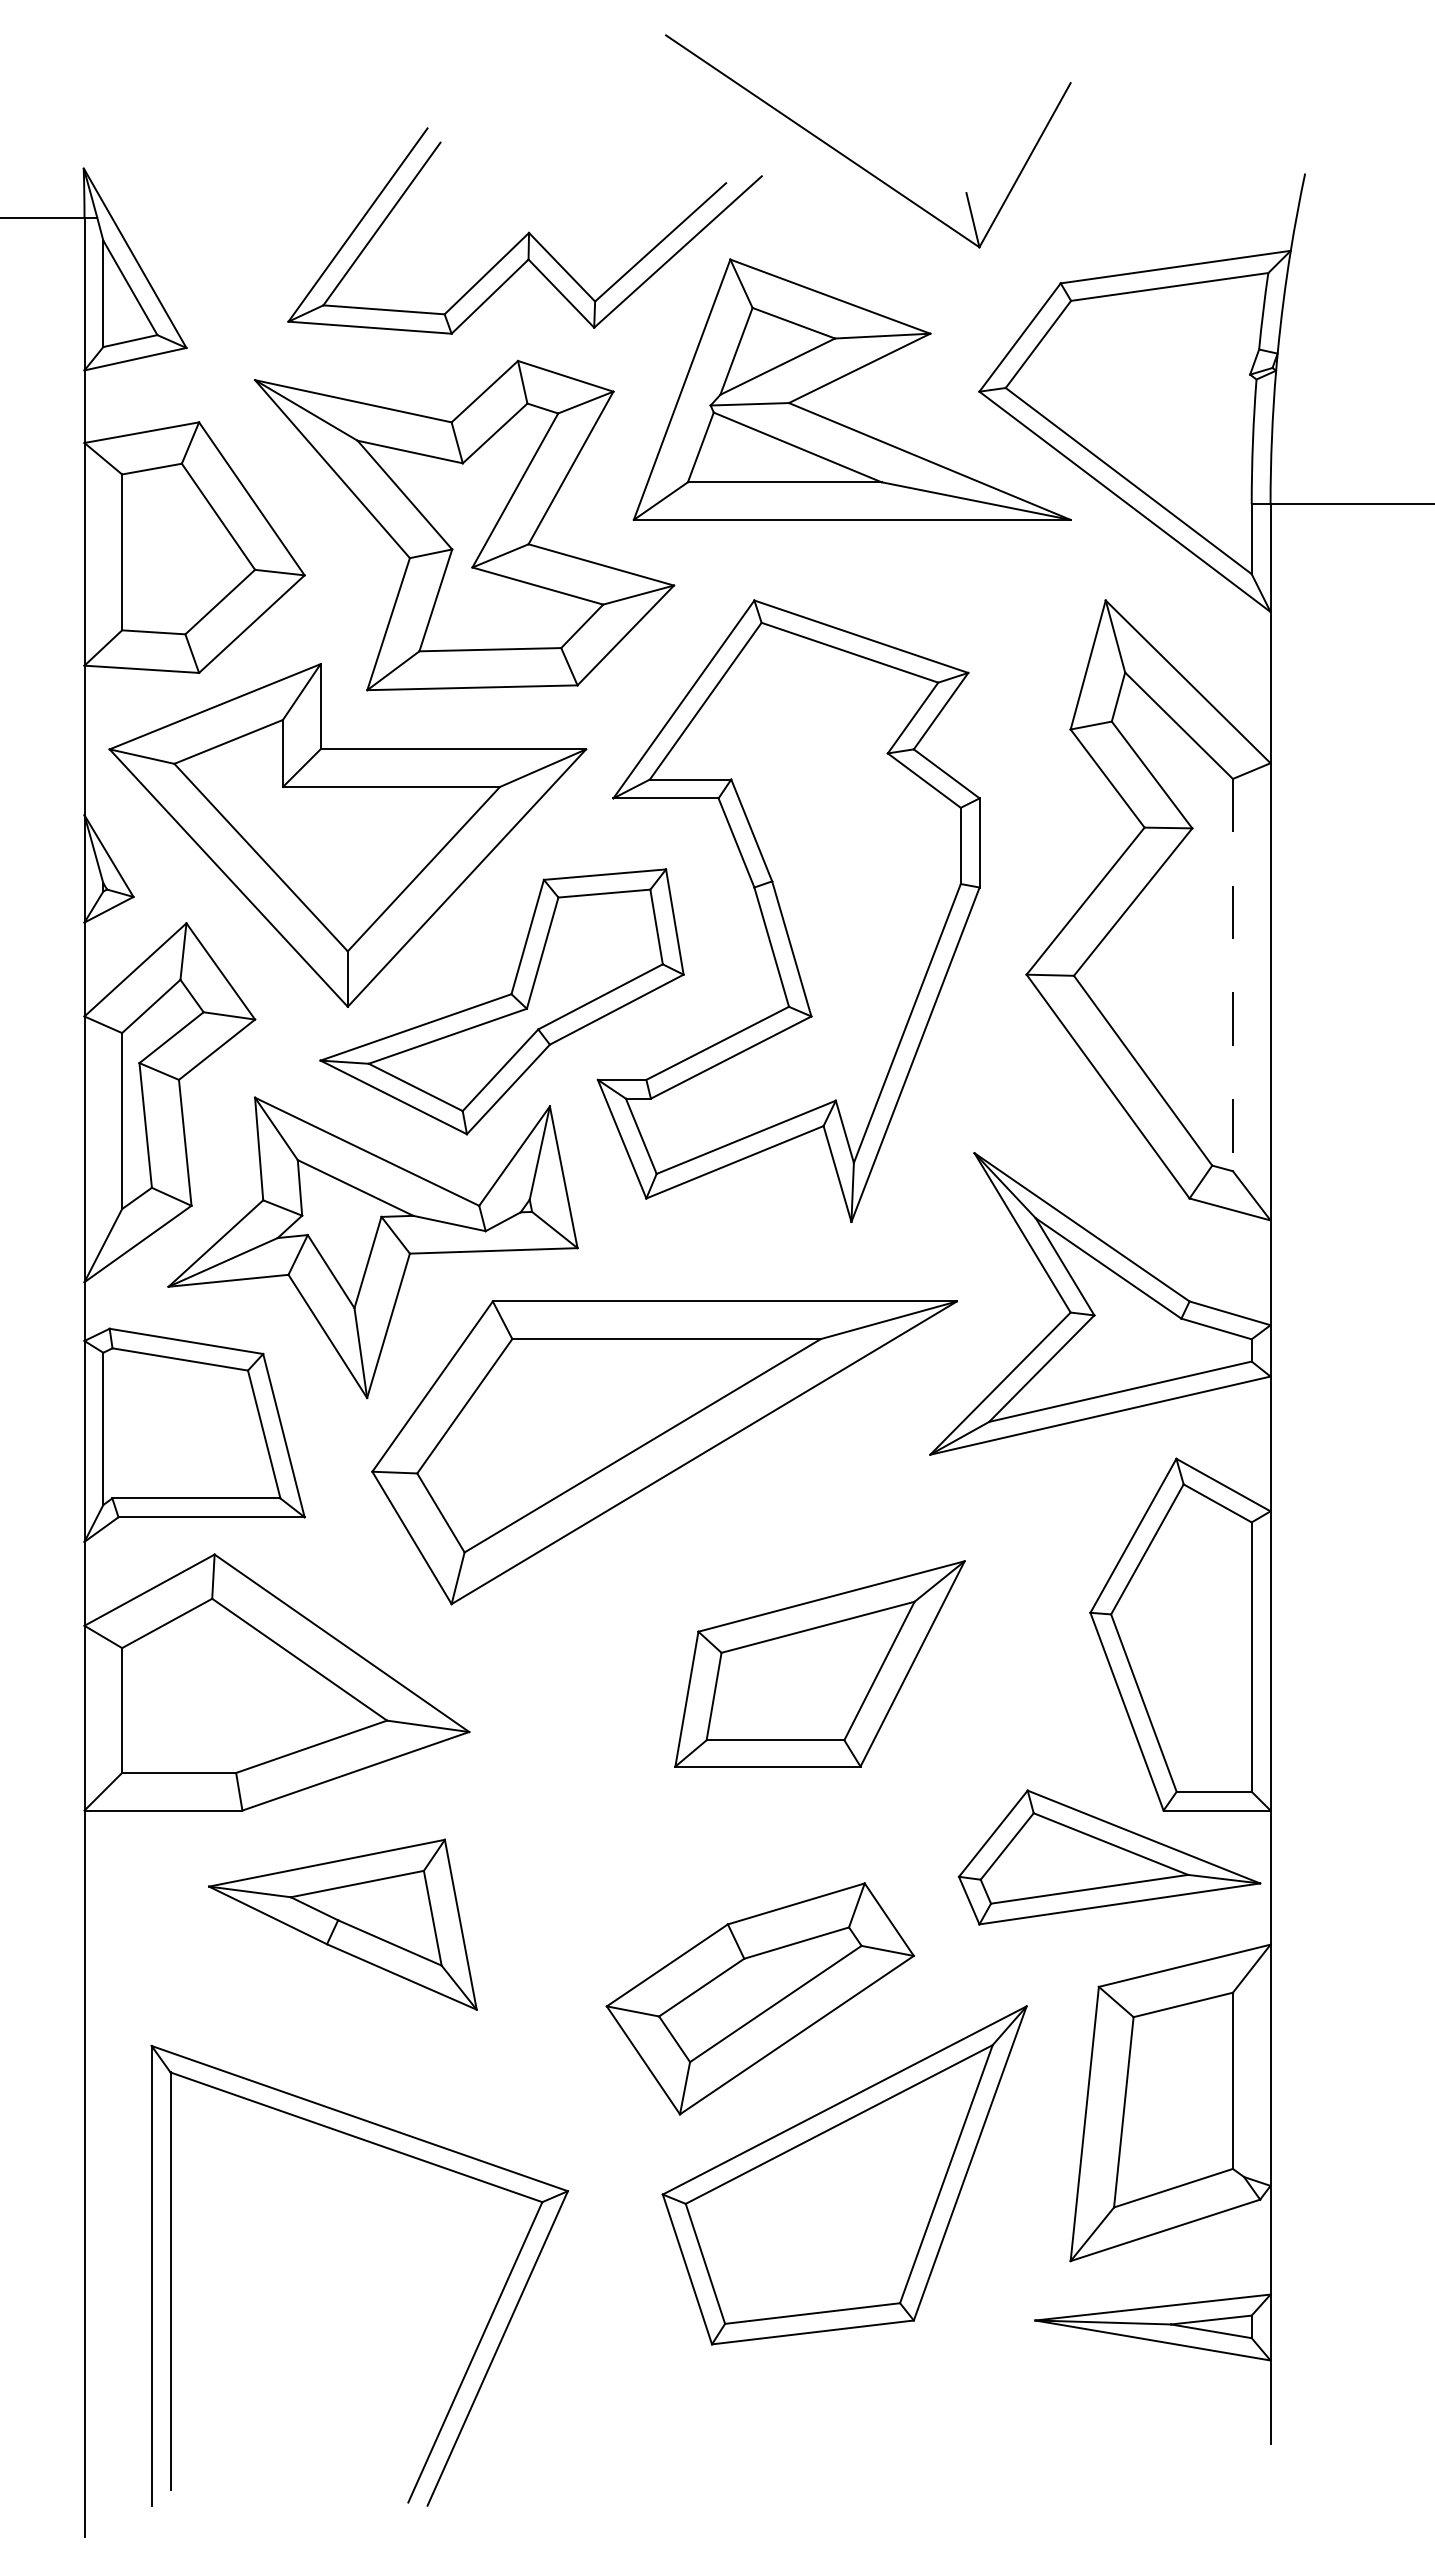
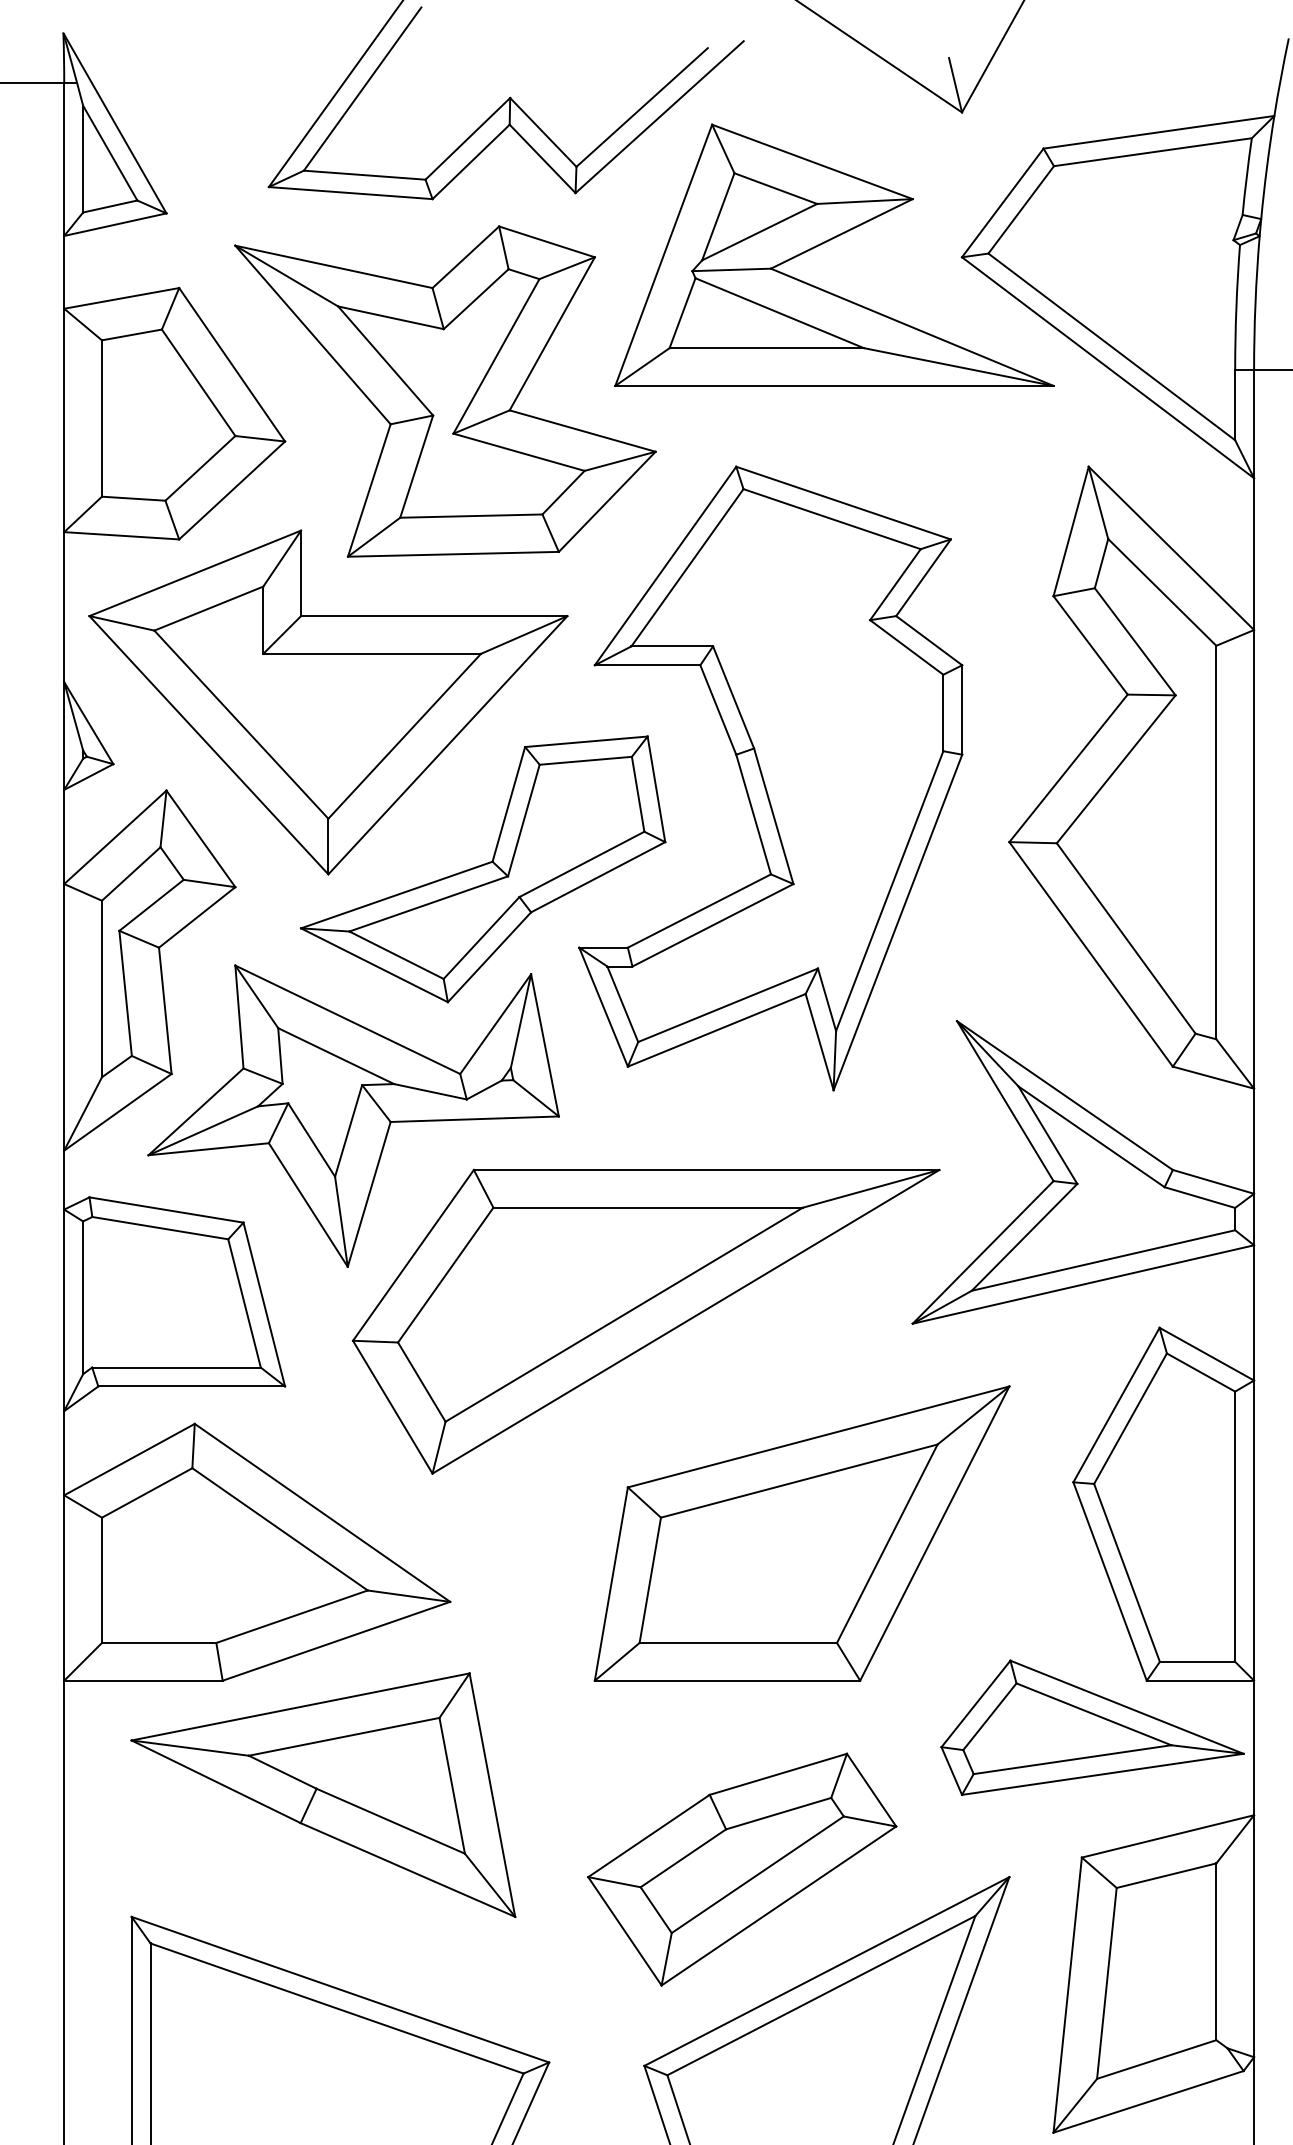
line: (1232, 975) -> (1215, 842), dashed -> solid
part: (819, 1663) -> (801, 1533), size x1.43
part: (342, 1924) -> (323, 1794), size x1.43

